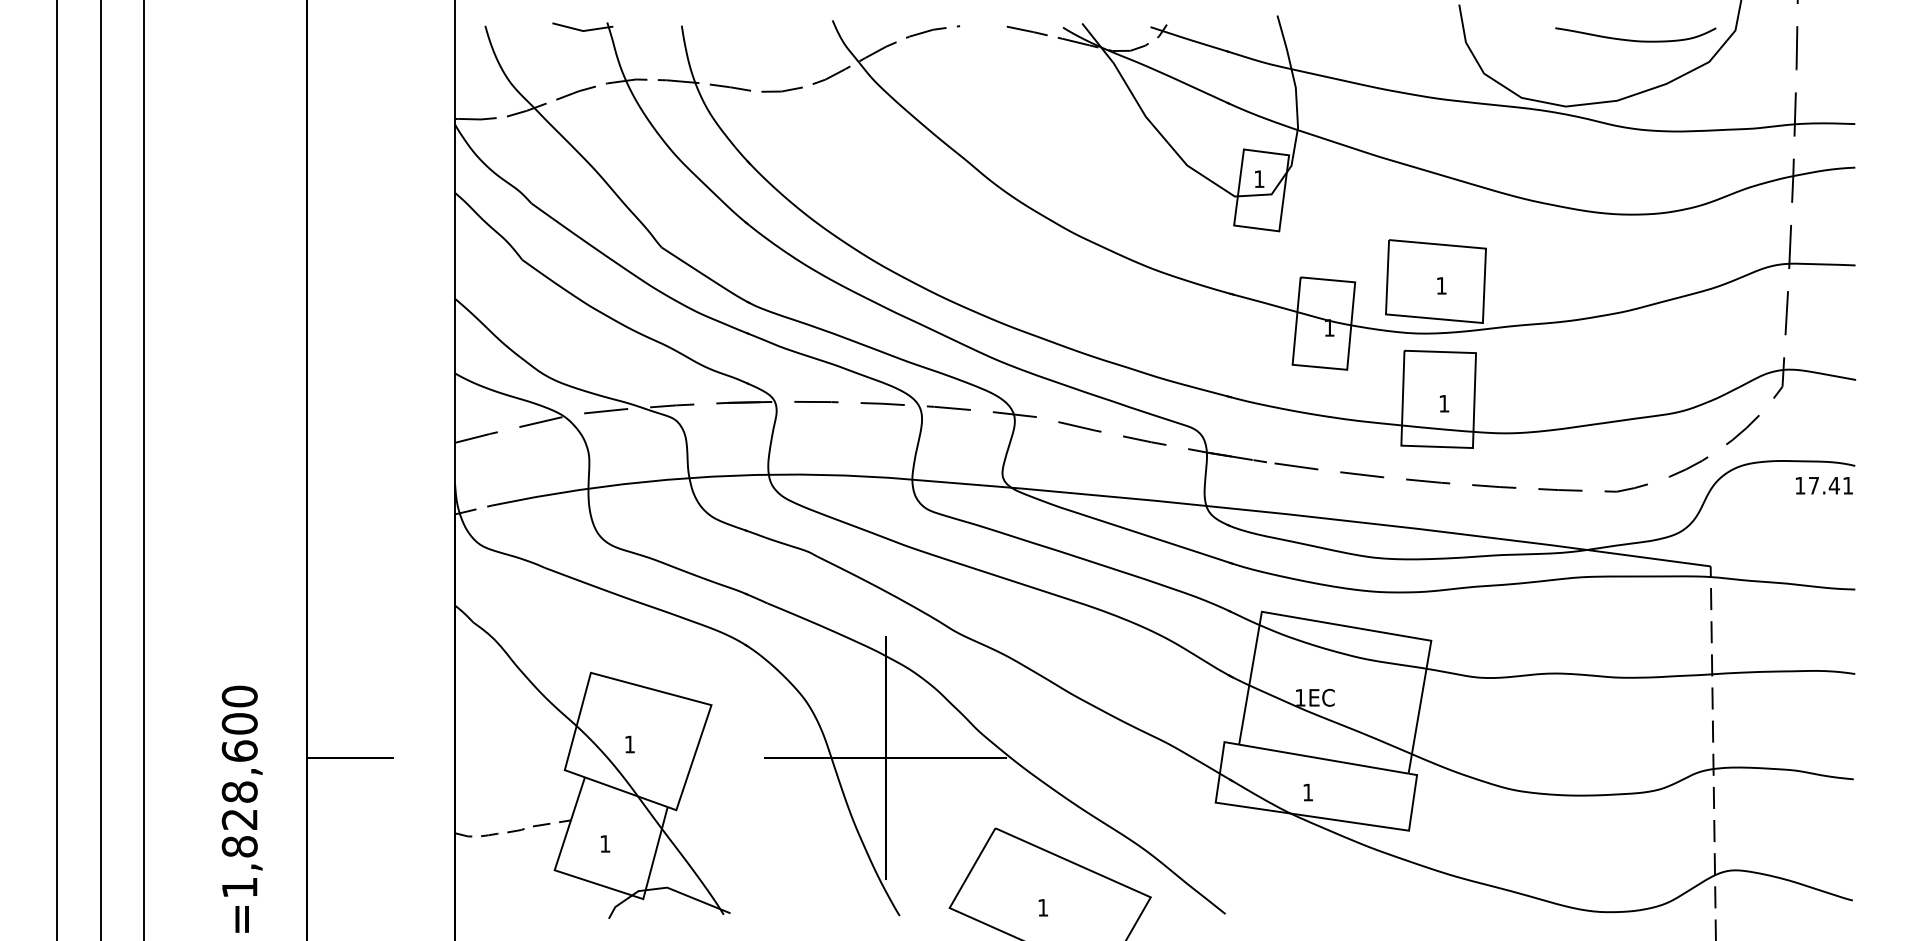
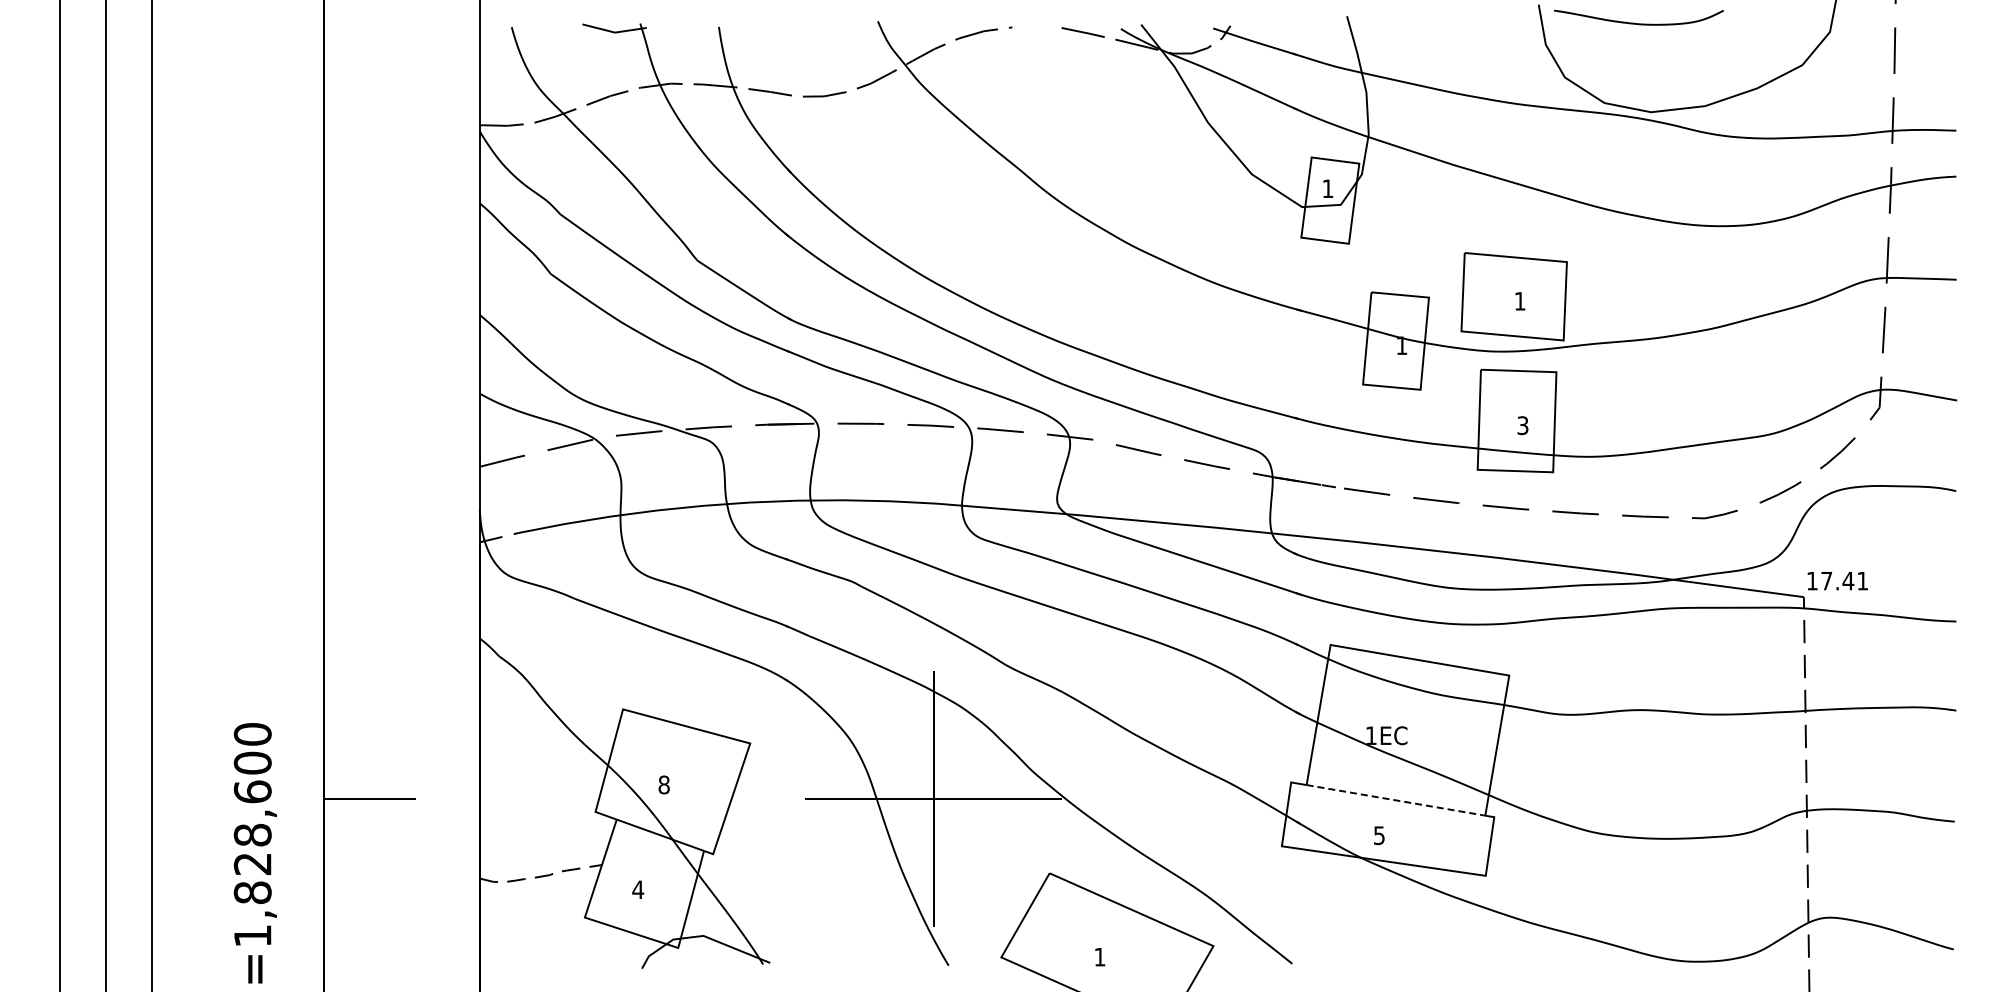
curve: (1635, 40) -> (1638, 23), moved
text: (1443, 403) -> (1522, 425), 1 -> 3
text: (1824, 486) -> (1837, 581), moved
text: (629, 744) -> (663, 784), 1 -> 8
line: (1323, 759) -> (1395, 800), solid -> dashed
text: (1308, 792) -> (1379, 835), 1 -> 5
text: (605, 843) -> (638, 889), 1 -> 4

